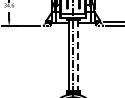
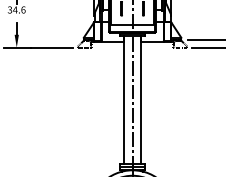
line: (78, 55) -> (141, 100), dashed -> solid

